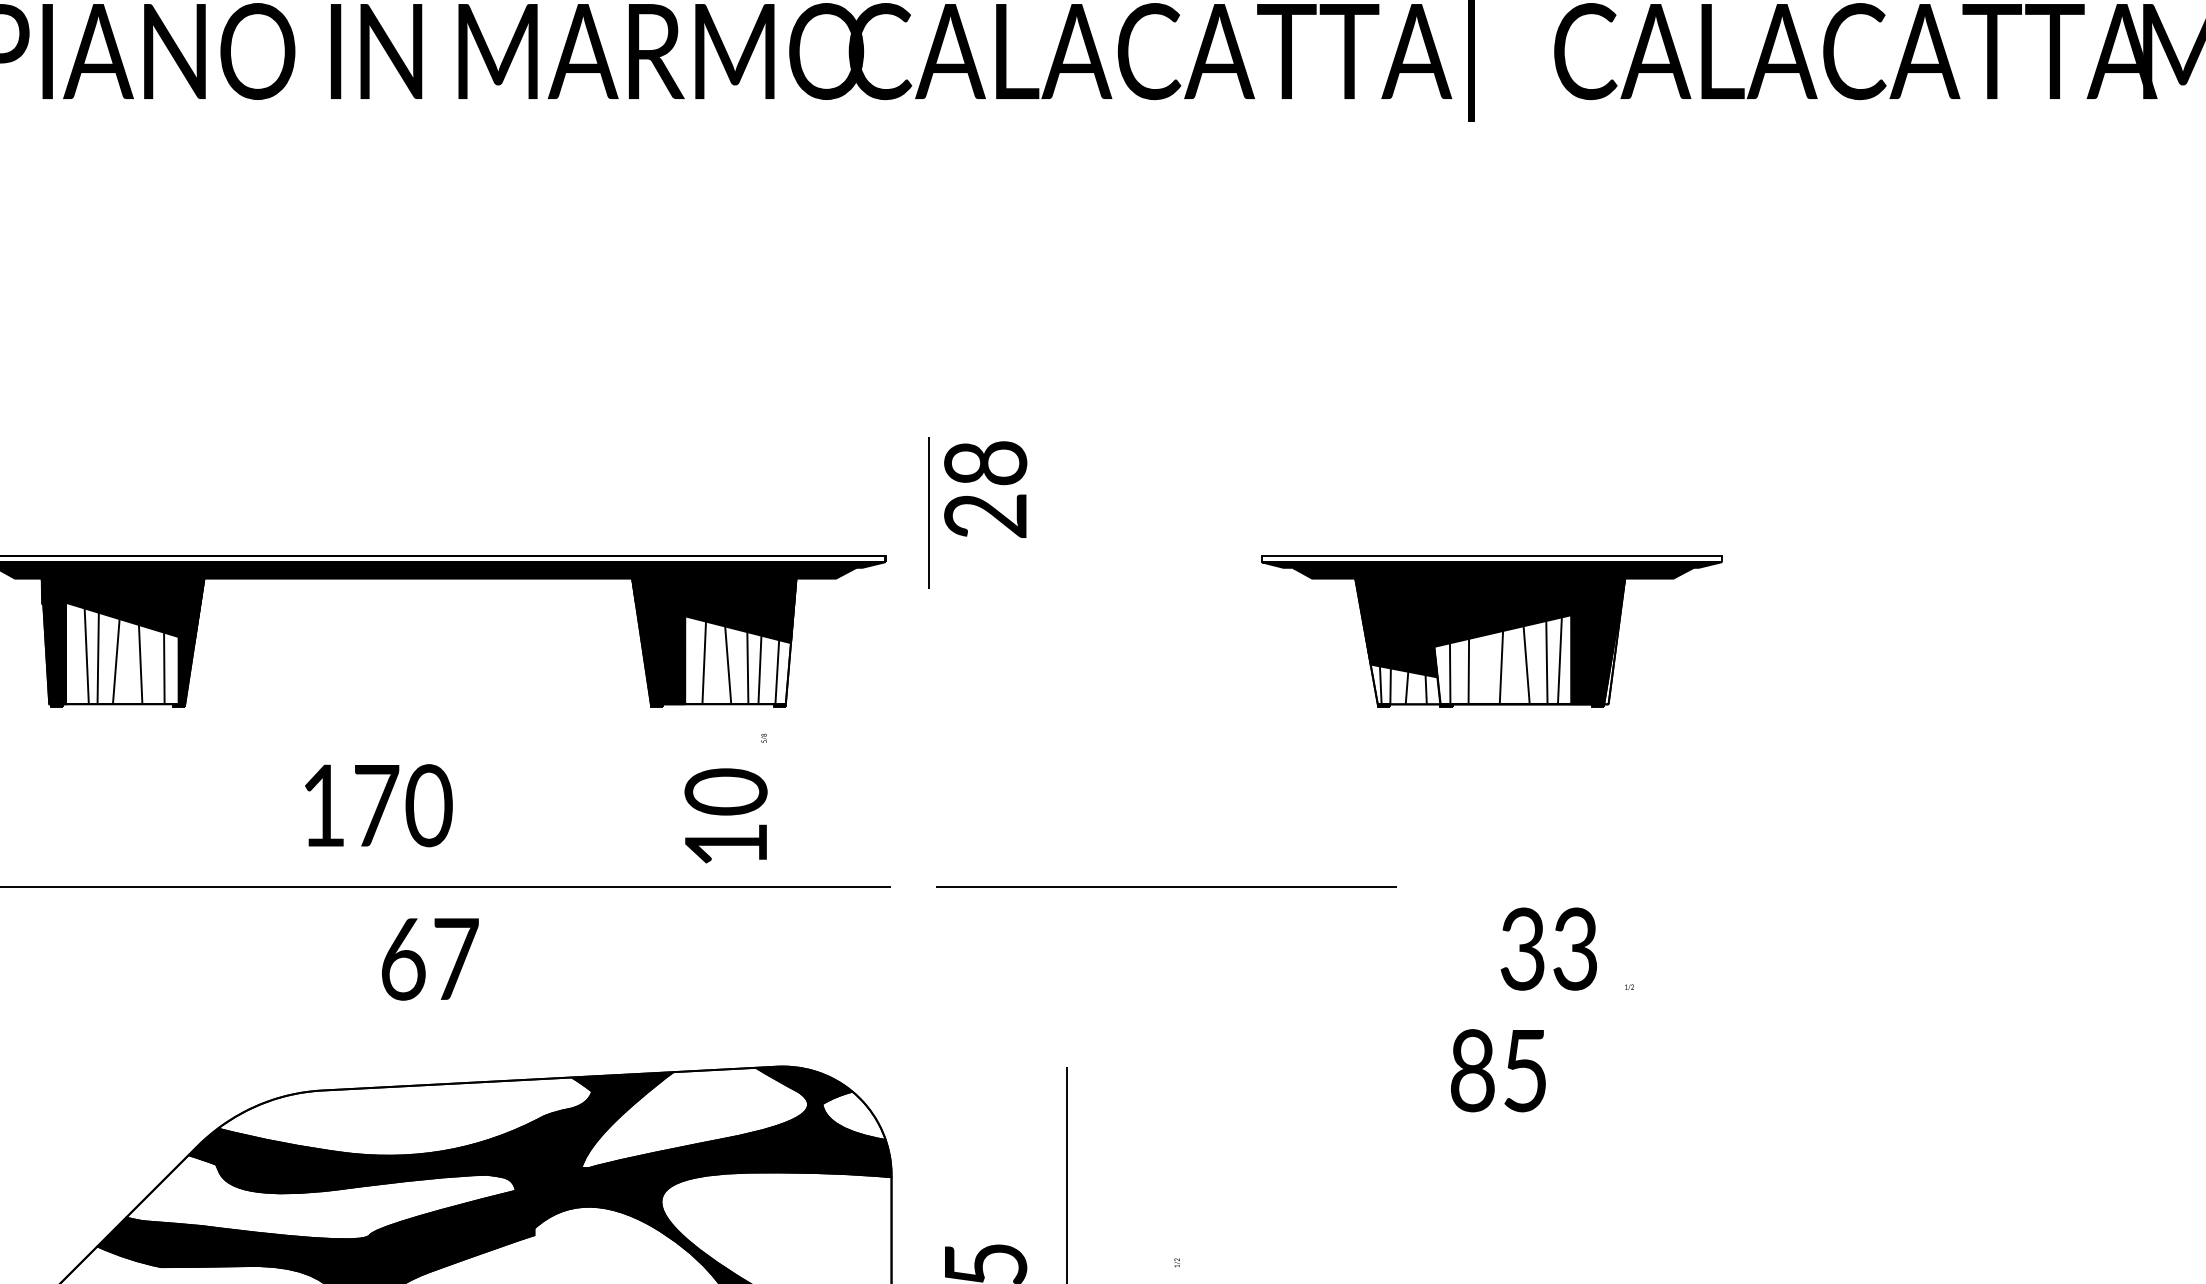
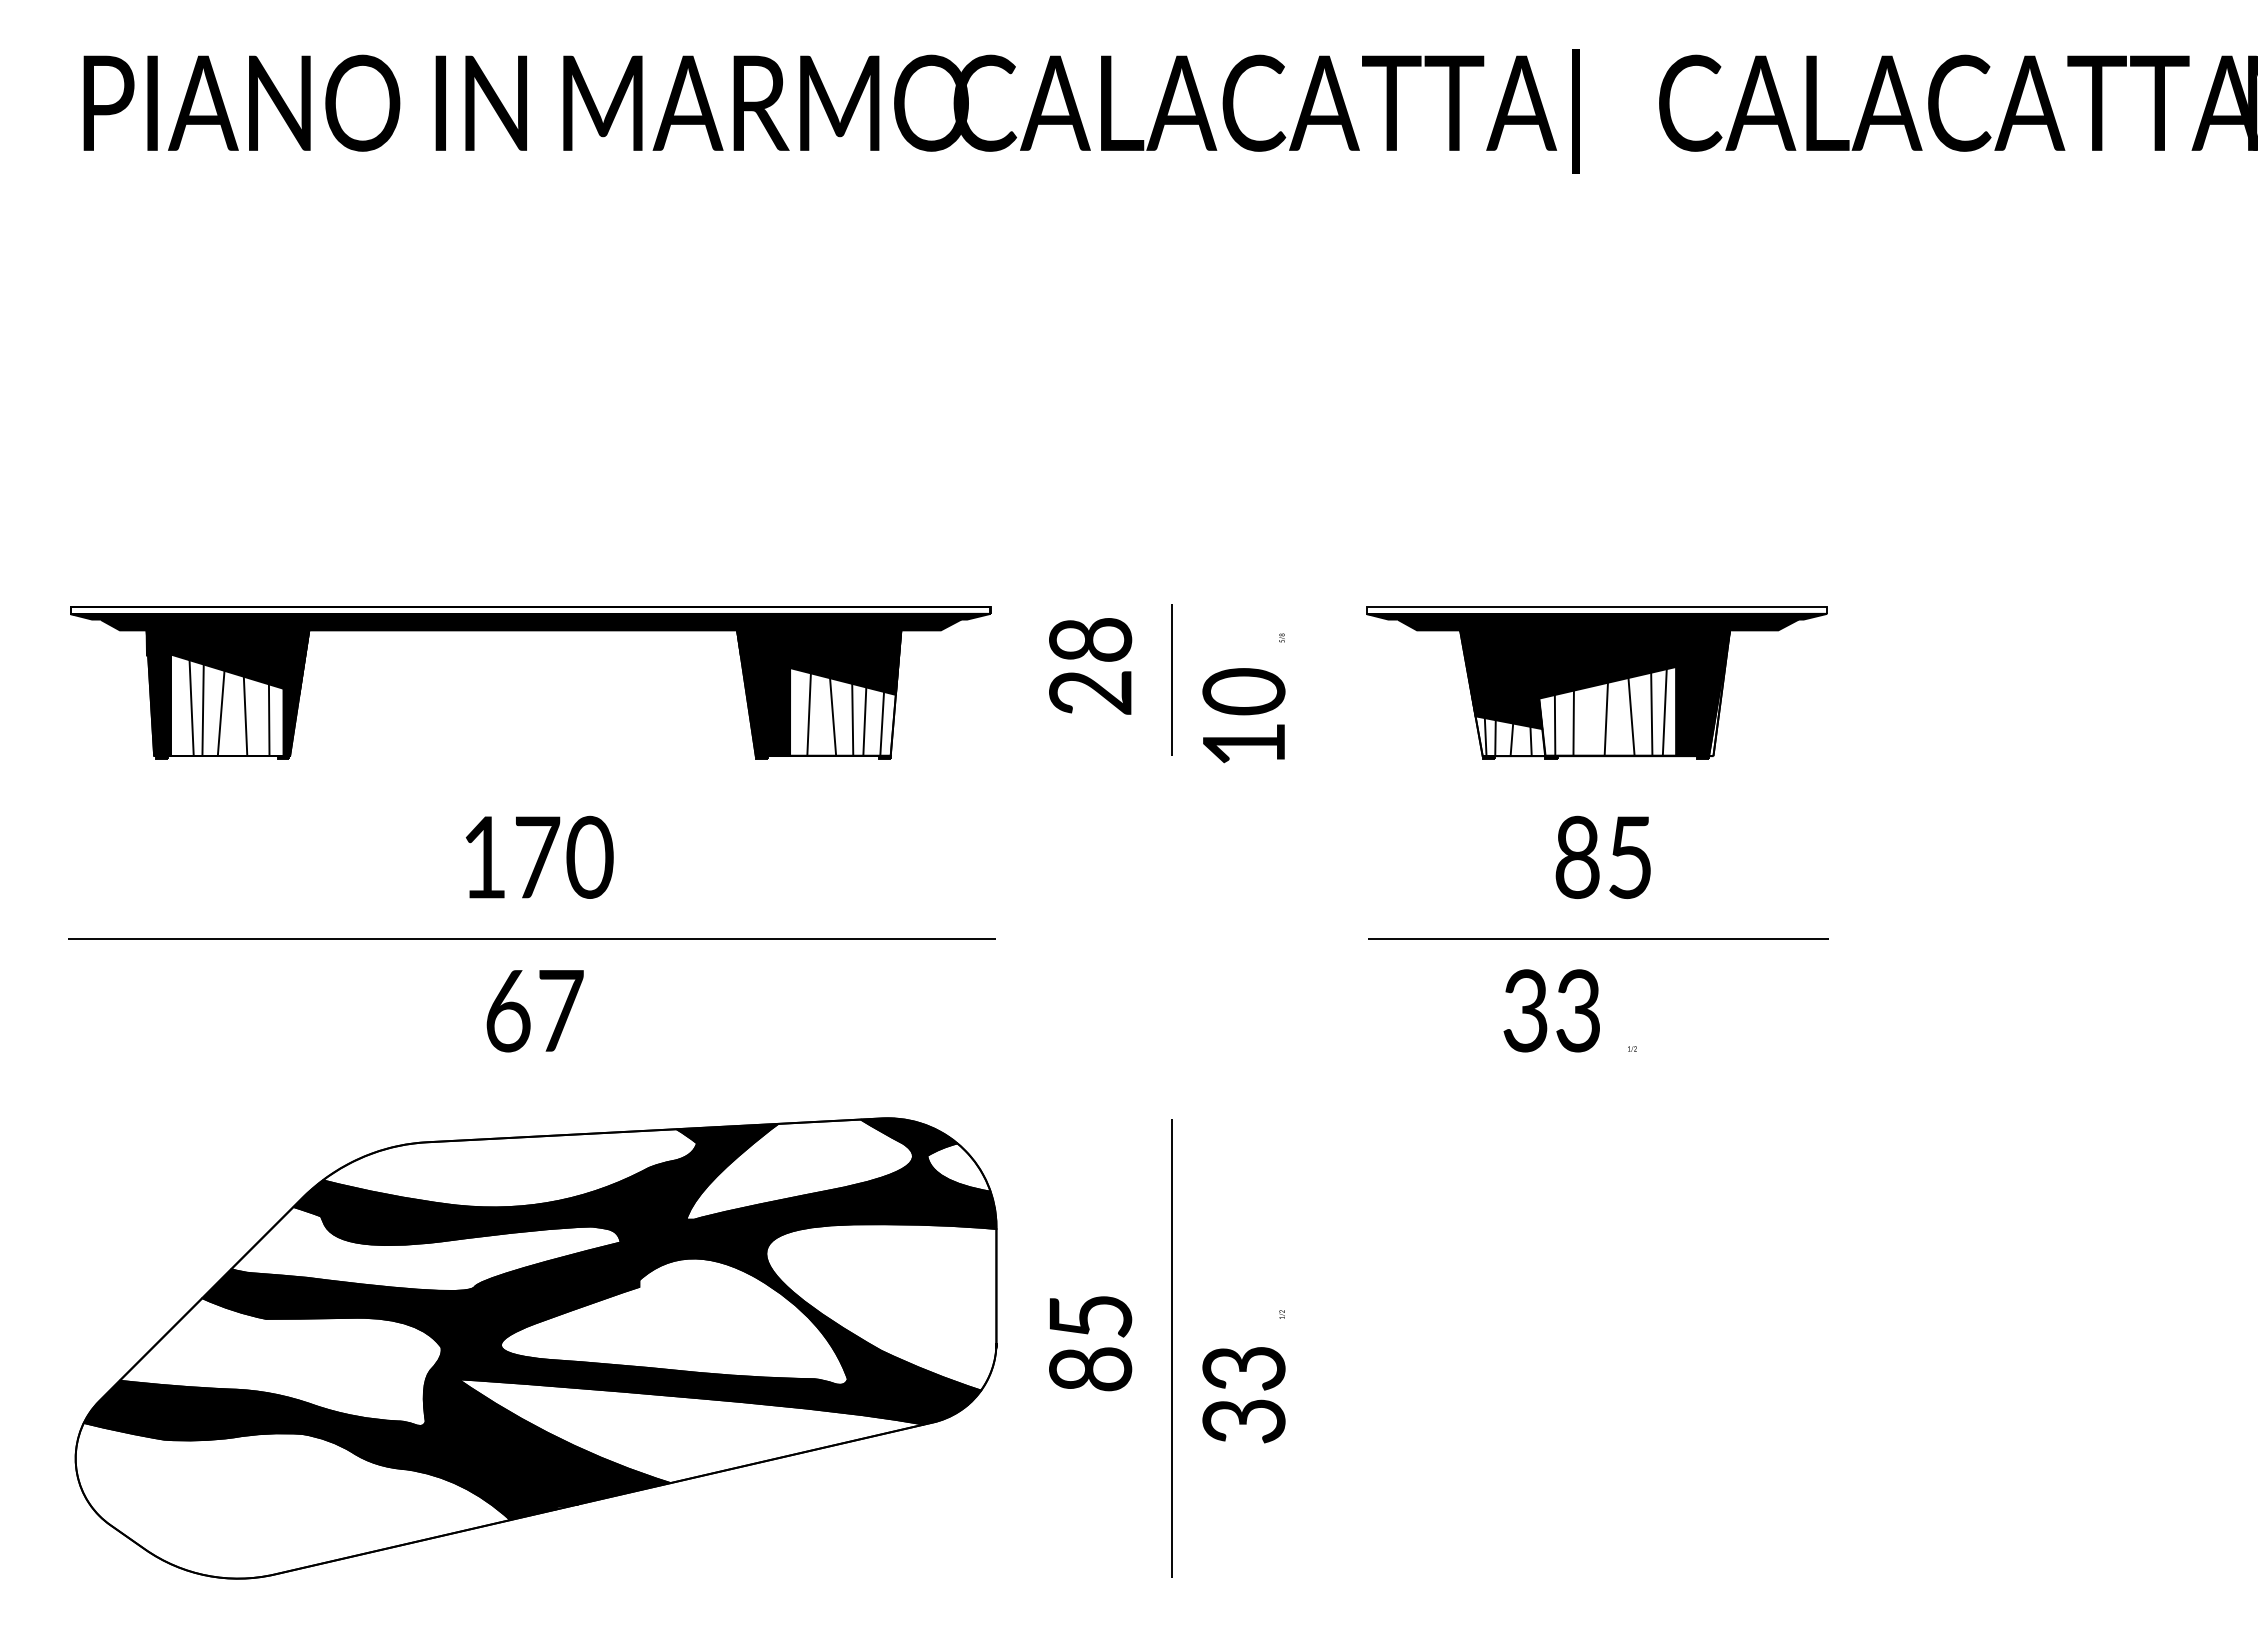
text: (985, 489) -> (1090, 666), moved
line: (928, 511) -> (1171, 679), moved
text: (725, 798) -> (1243, 698), moved
text: (378, 804) -> (539, 856), moved
line: (1166, 886) -> (1598, 938), moved
text: (1566, 948) -> (1569, 1010), moved
text: (1497, 1069) -> (1602, 856), moved

